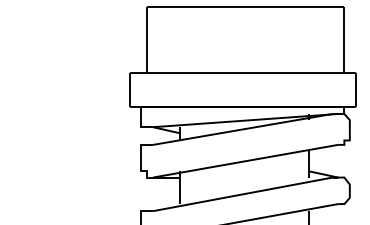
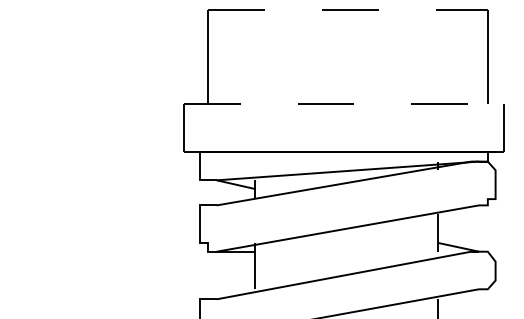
line: (245, 7) -> (347, 10), solid -> dashed
line: (243, 73) -> (344, 104), solid -> dashed

